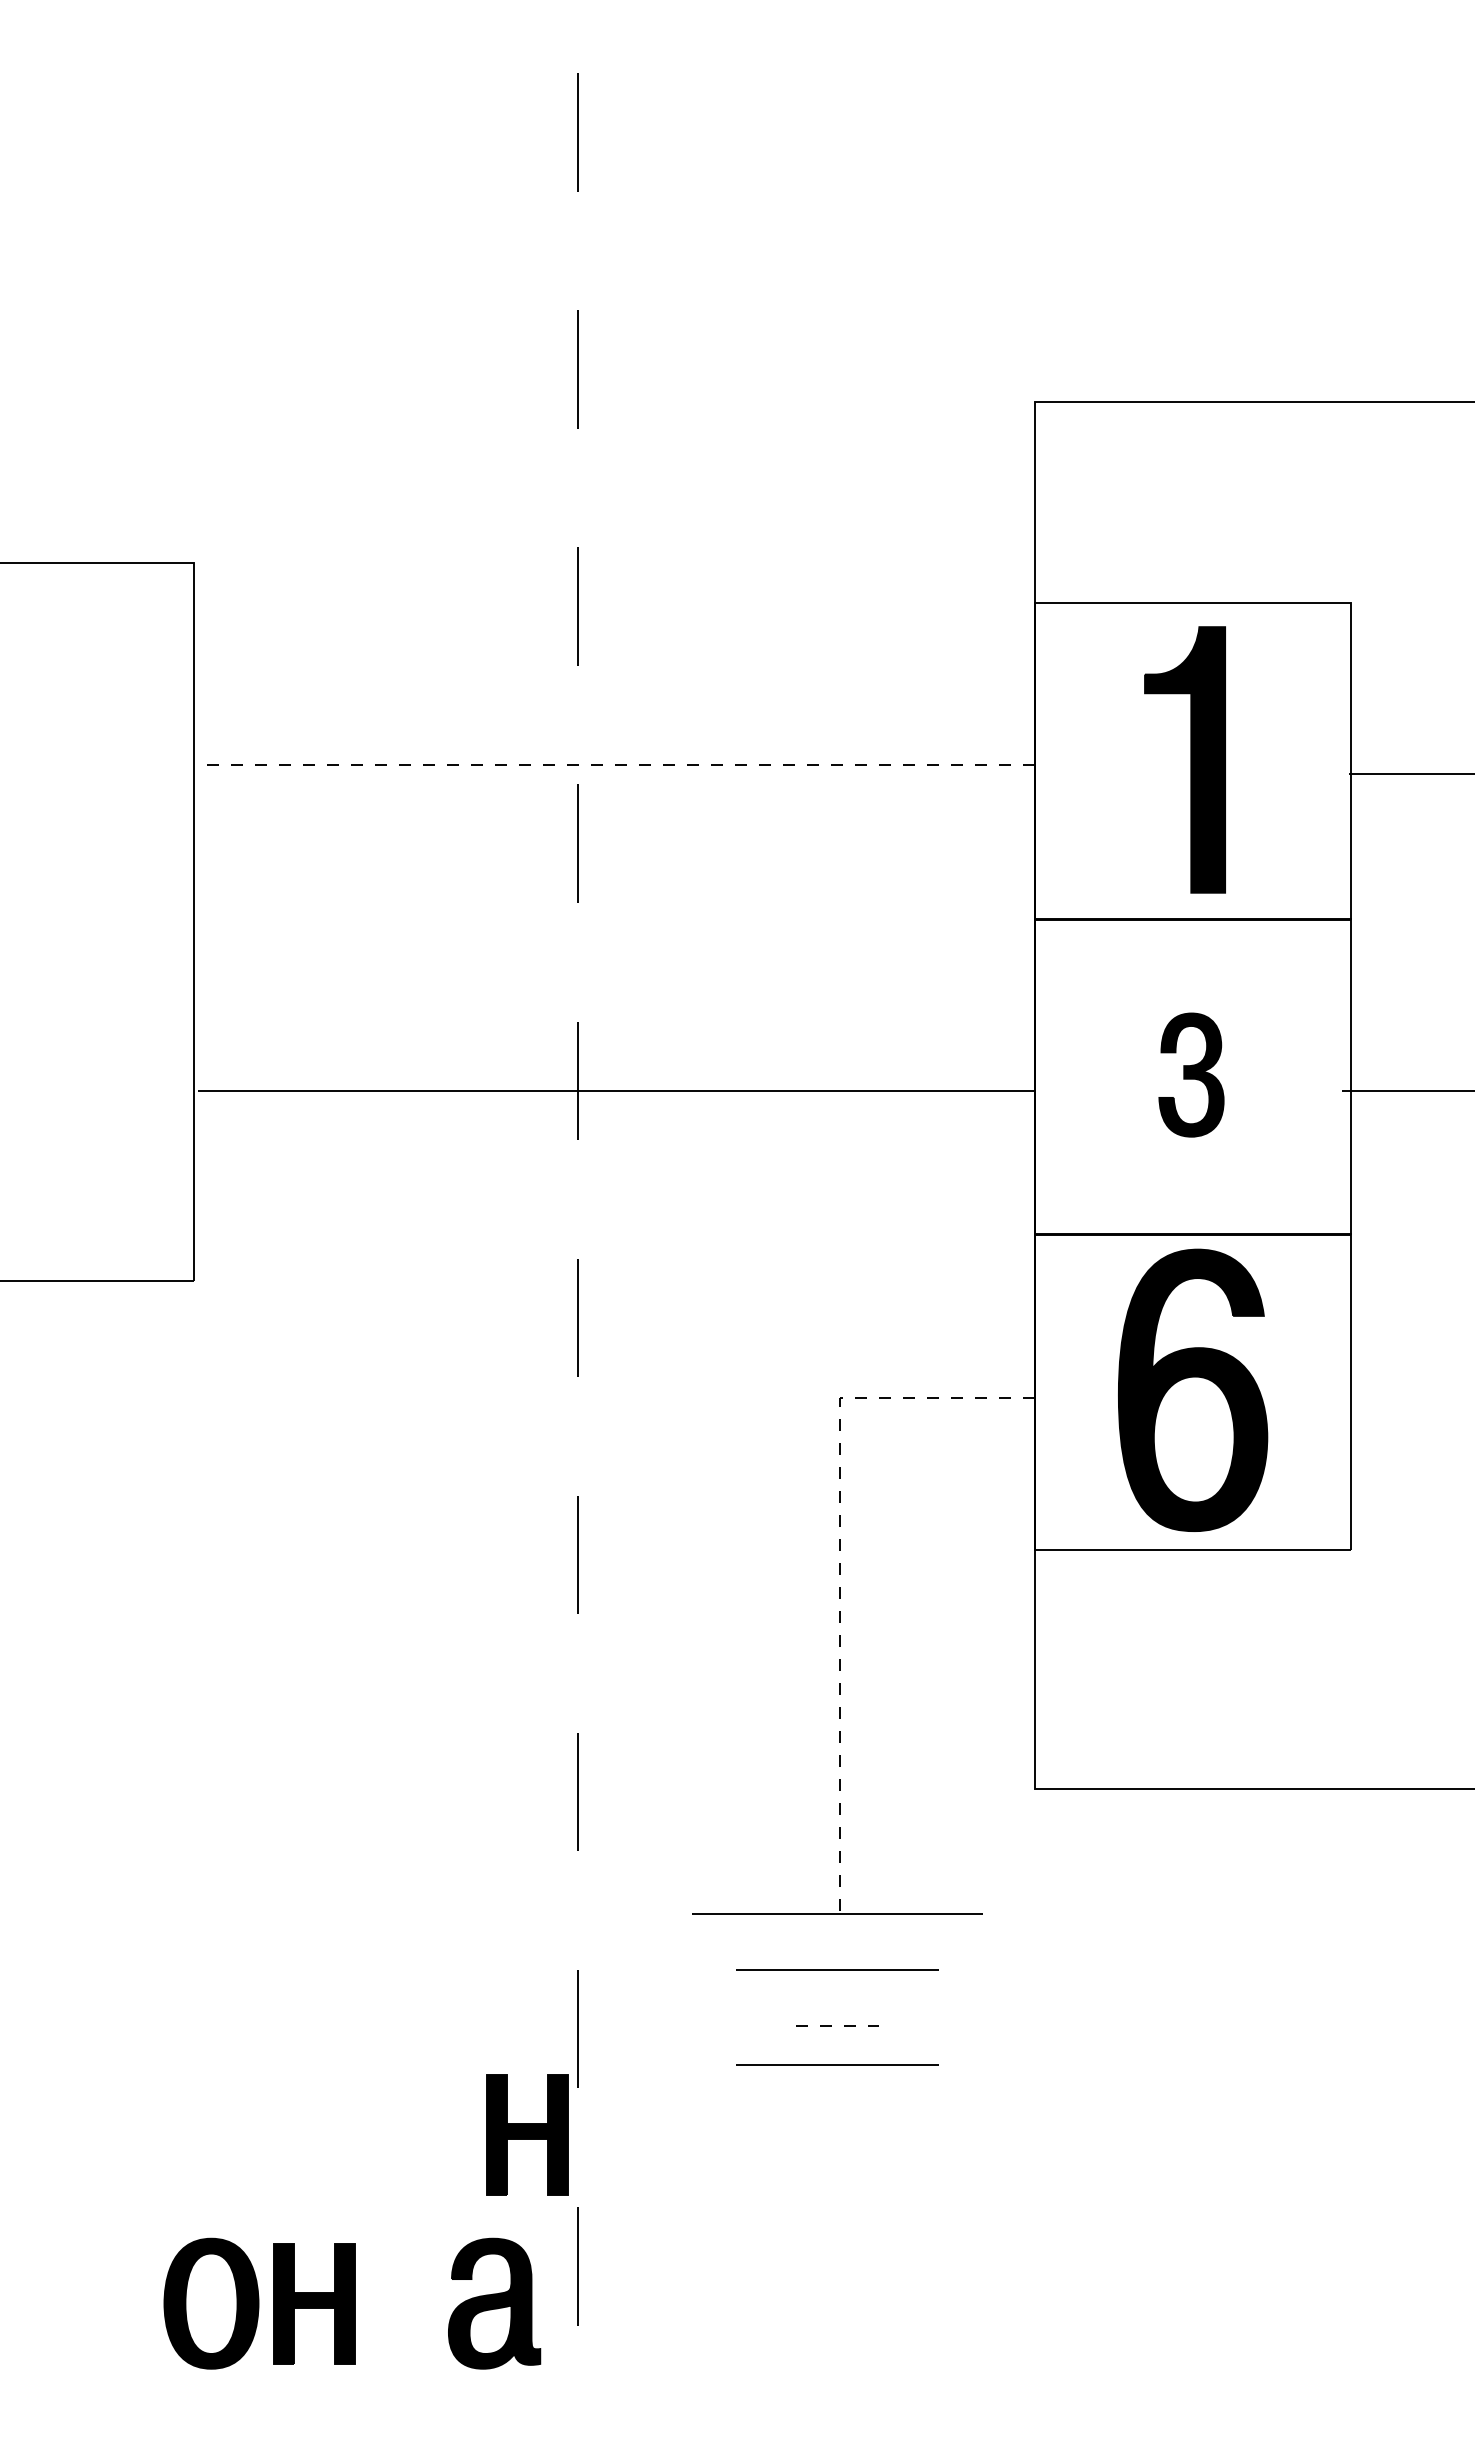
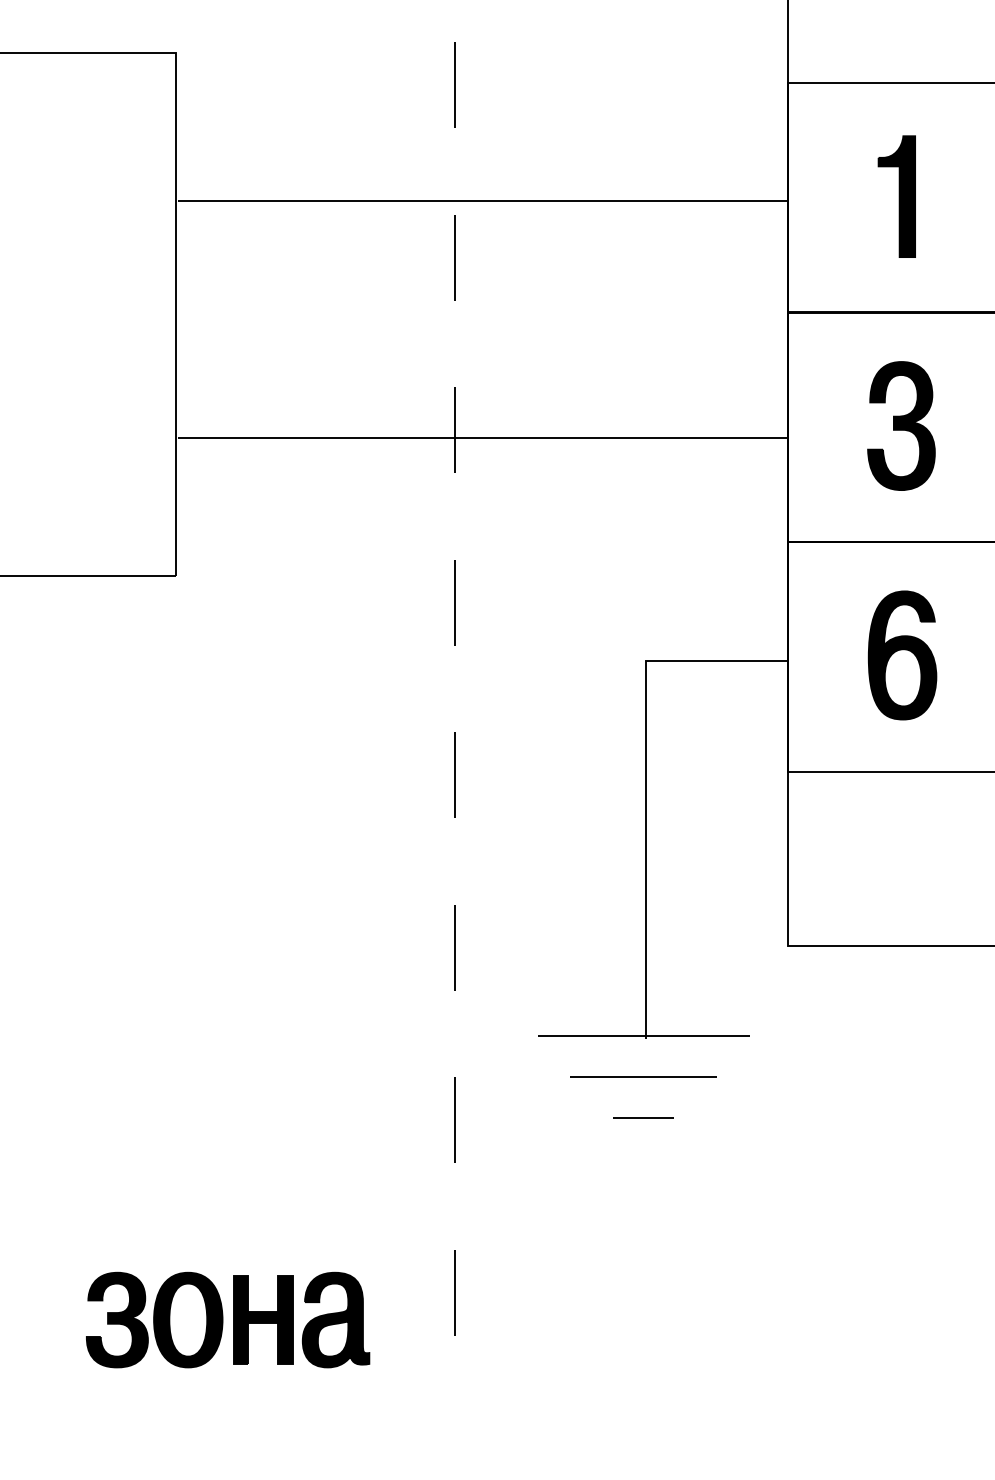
part: (1185, 759) -> (897, 196), size x0.62
line: (616, 765) -> (483, 200), dashed -> solid
part: (1191, 1074) -> (901, 425), size x1.43
part: (1192, 1390) -> (902, 655), size x0.62
line: (839, 1559) -> (645, 778), dashed -> solid
line: (837, 2025) -> (643, 1117), dashed -> solid
line: (837, 2064) -> (643, 1145), removed
part: (527, 2134) -> (418, 1196), removed
part: (113, 2303) -> (116, 1319), added
part: (494, 2303) -> (336, 1319), moved

